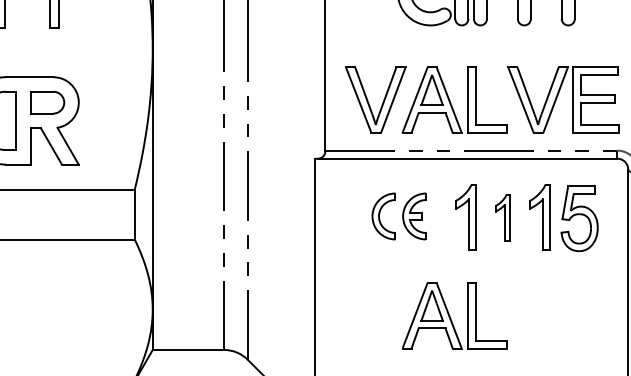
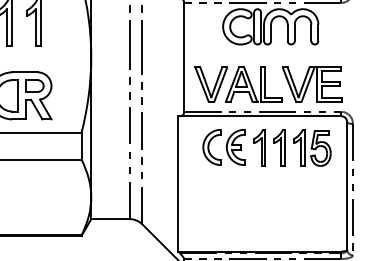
part: (398, 214) -> (223, 146), size x1.43
part: (502, 216) -> (279, 147), size x1.43
part: (454, 315) -> (253, 200), removed

